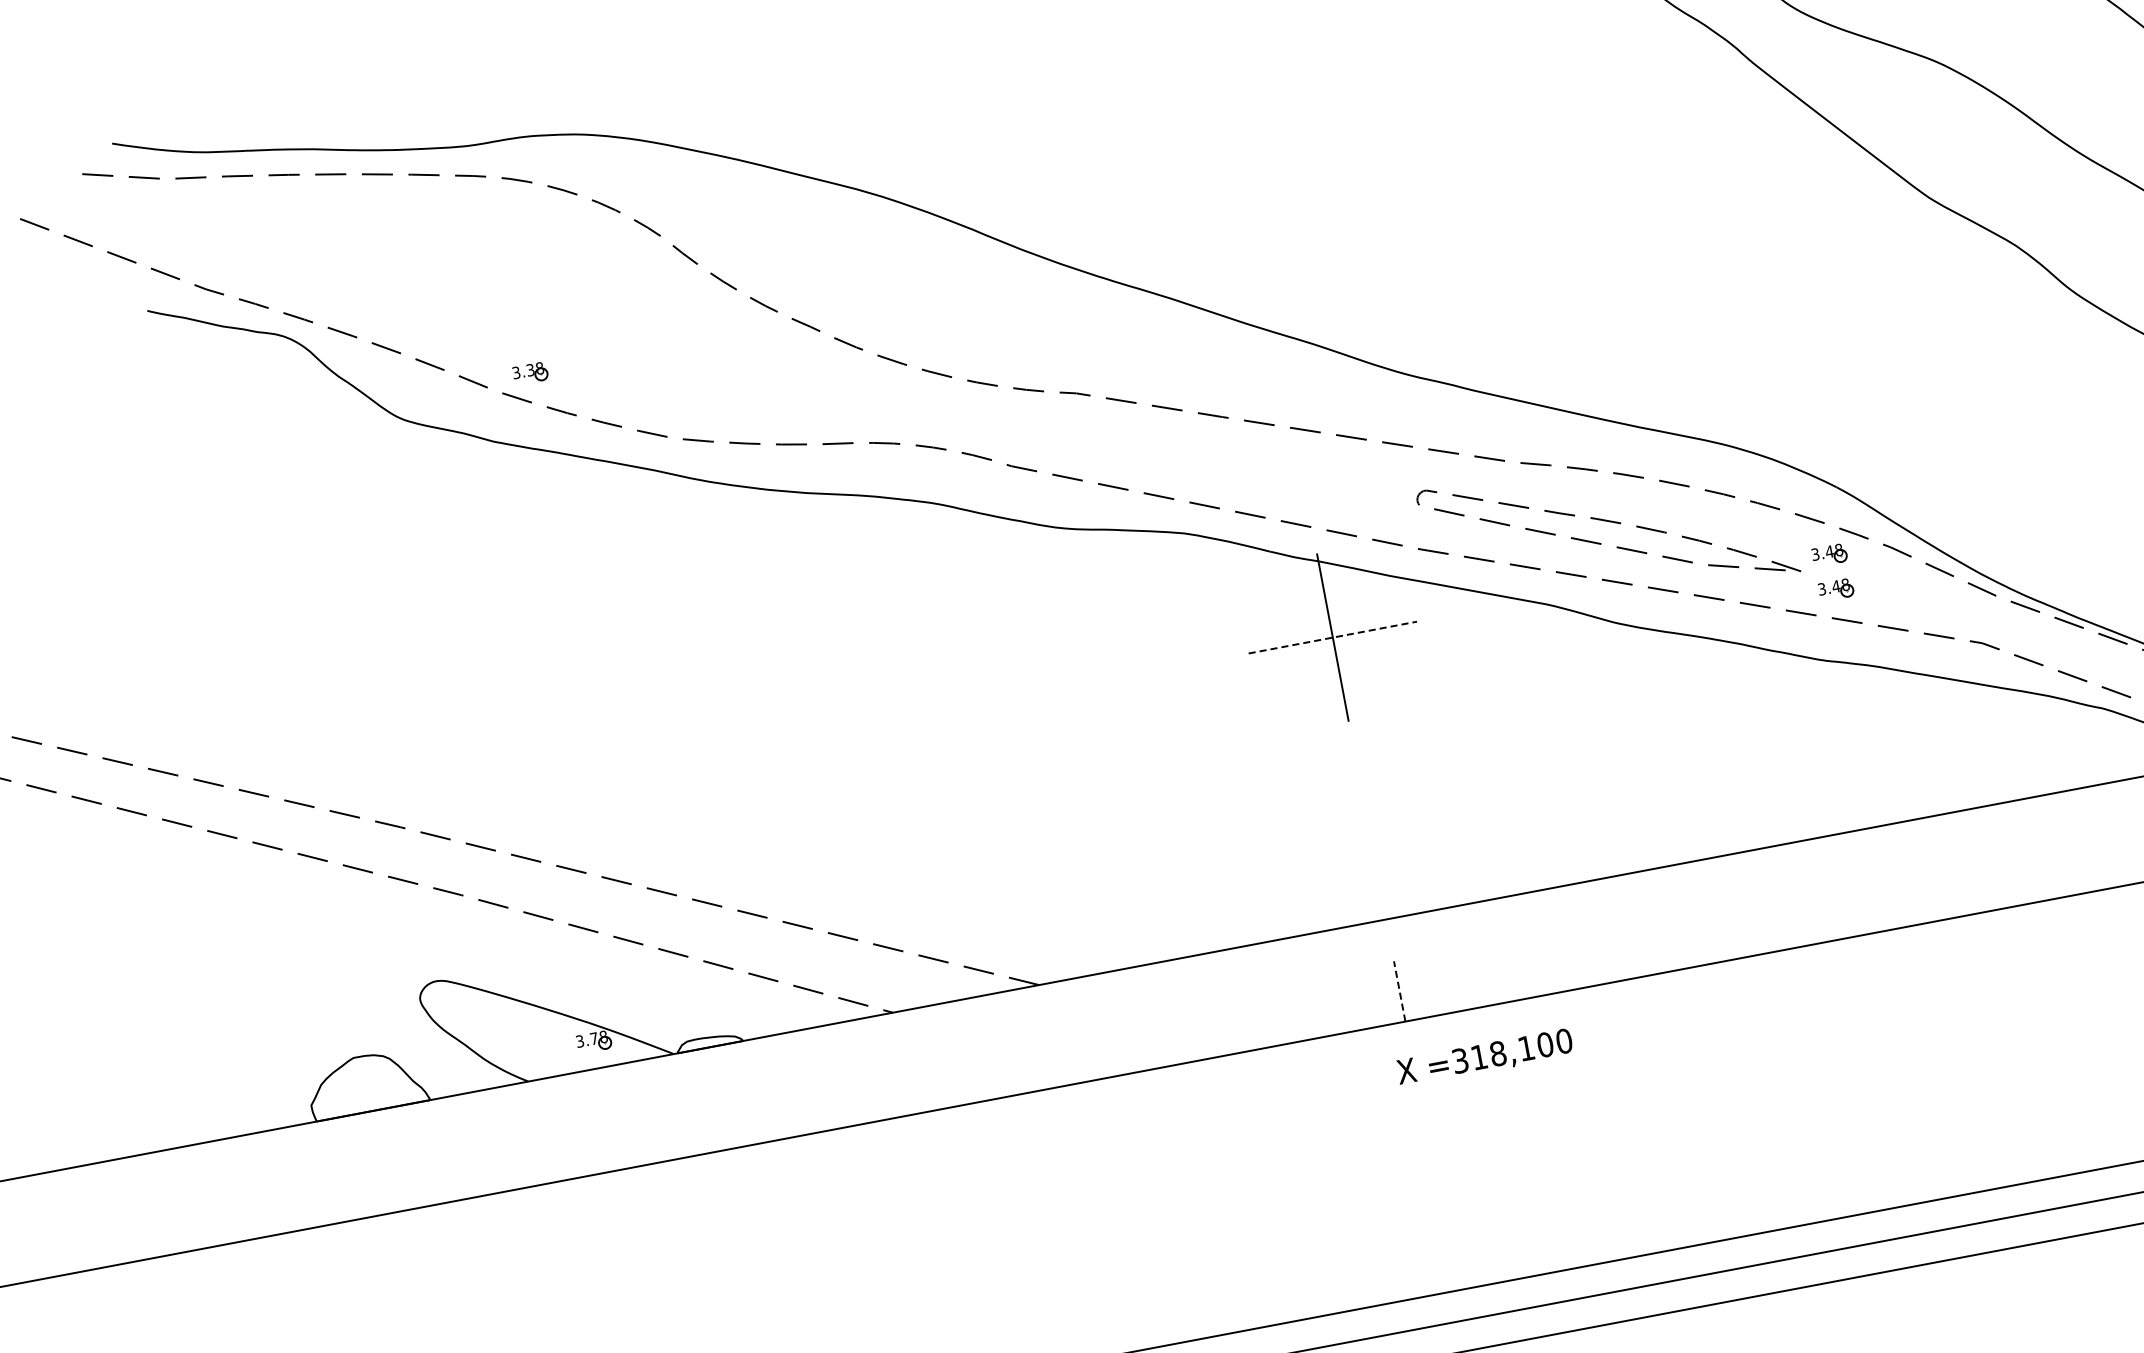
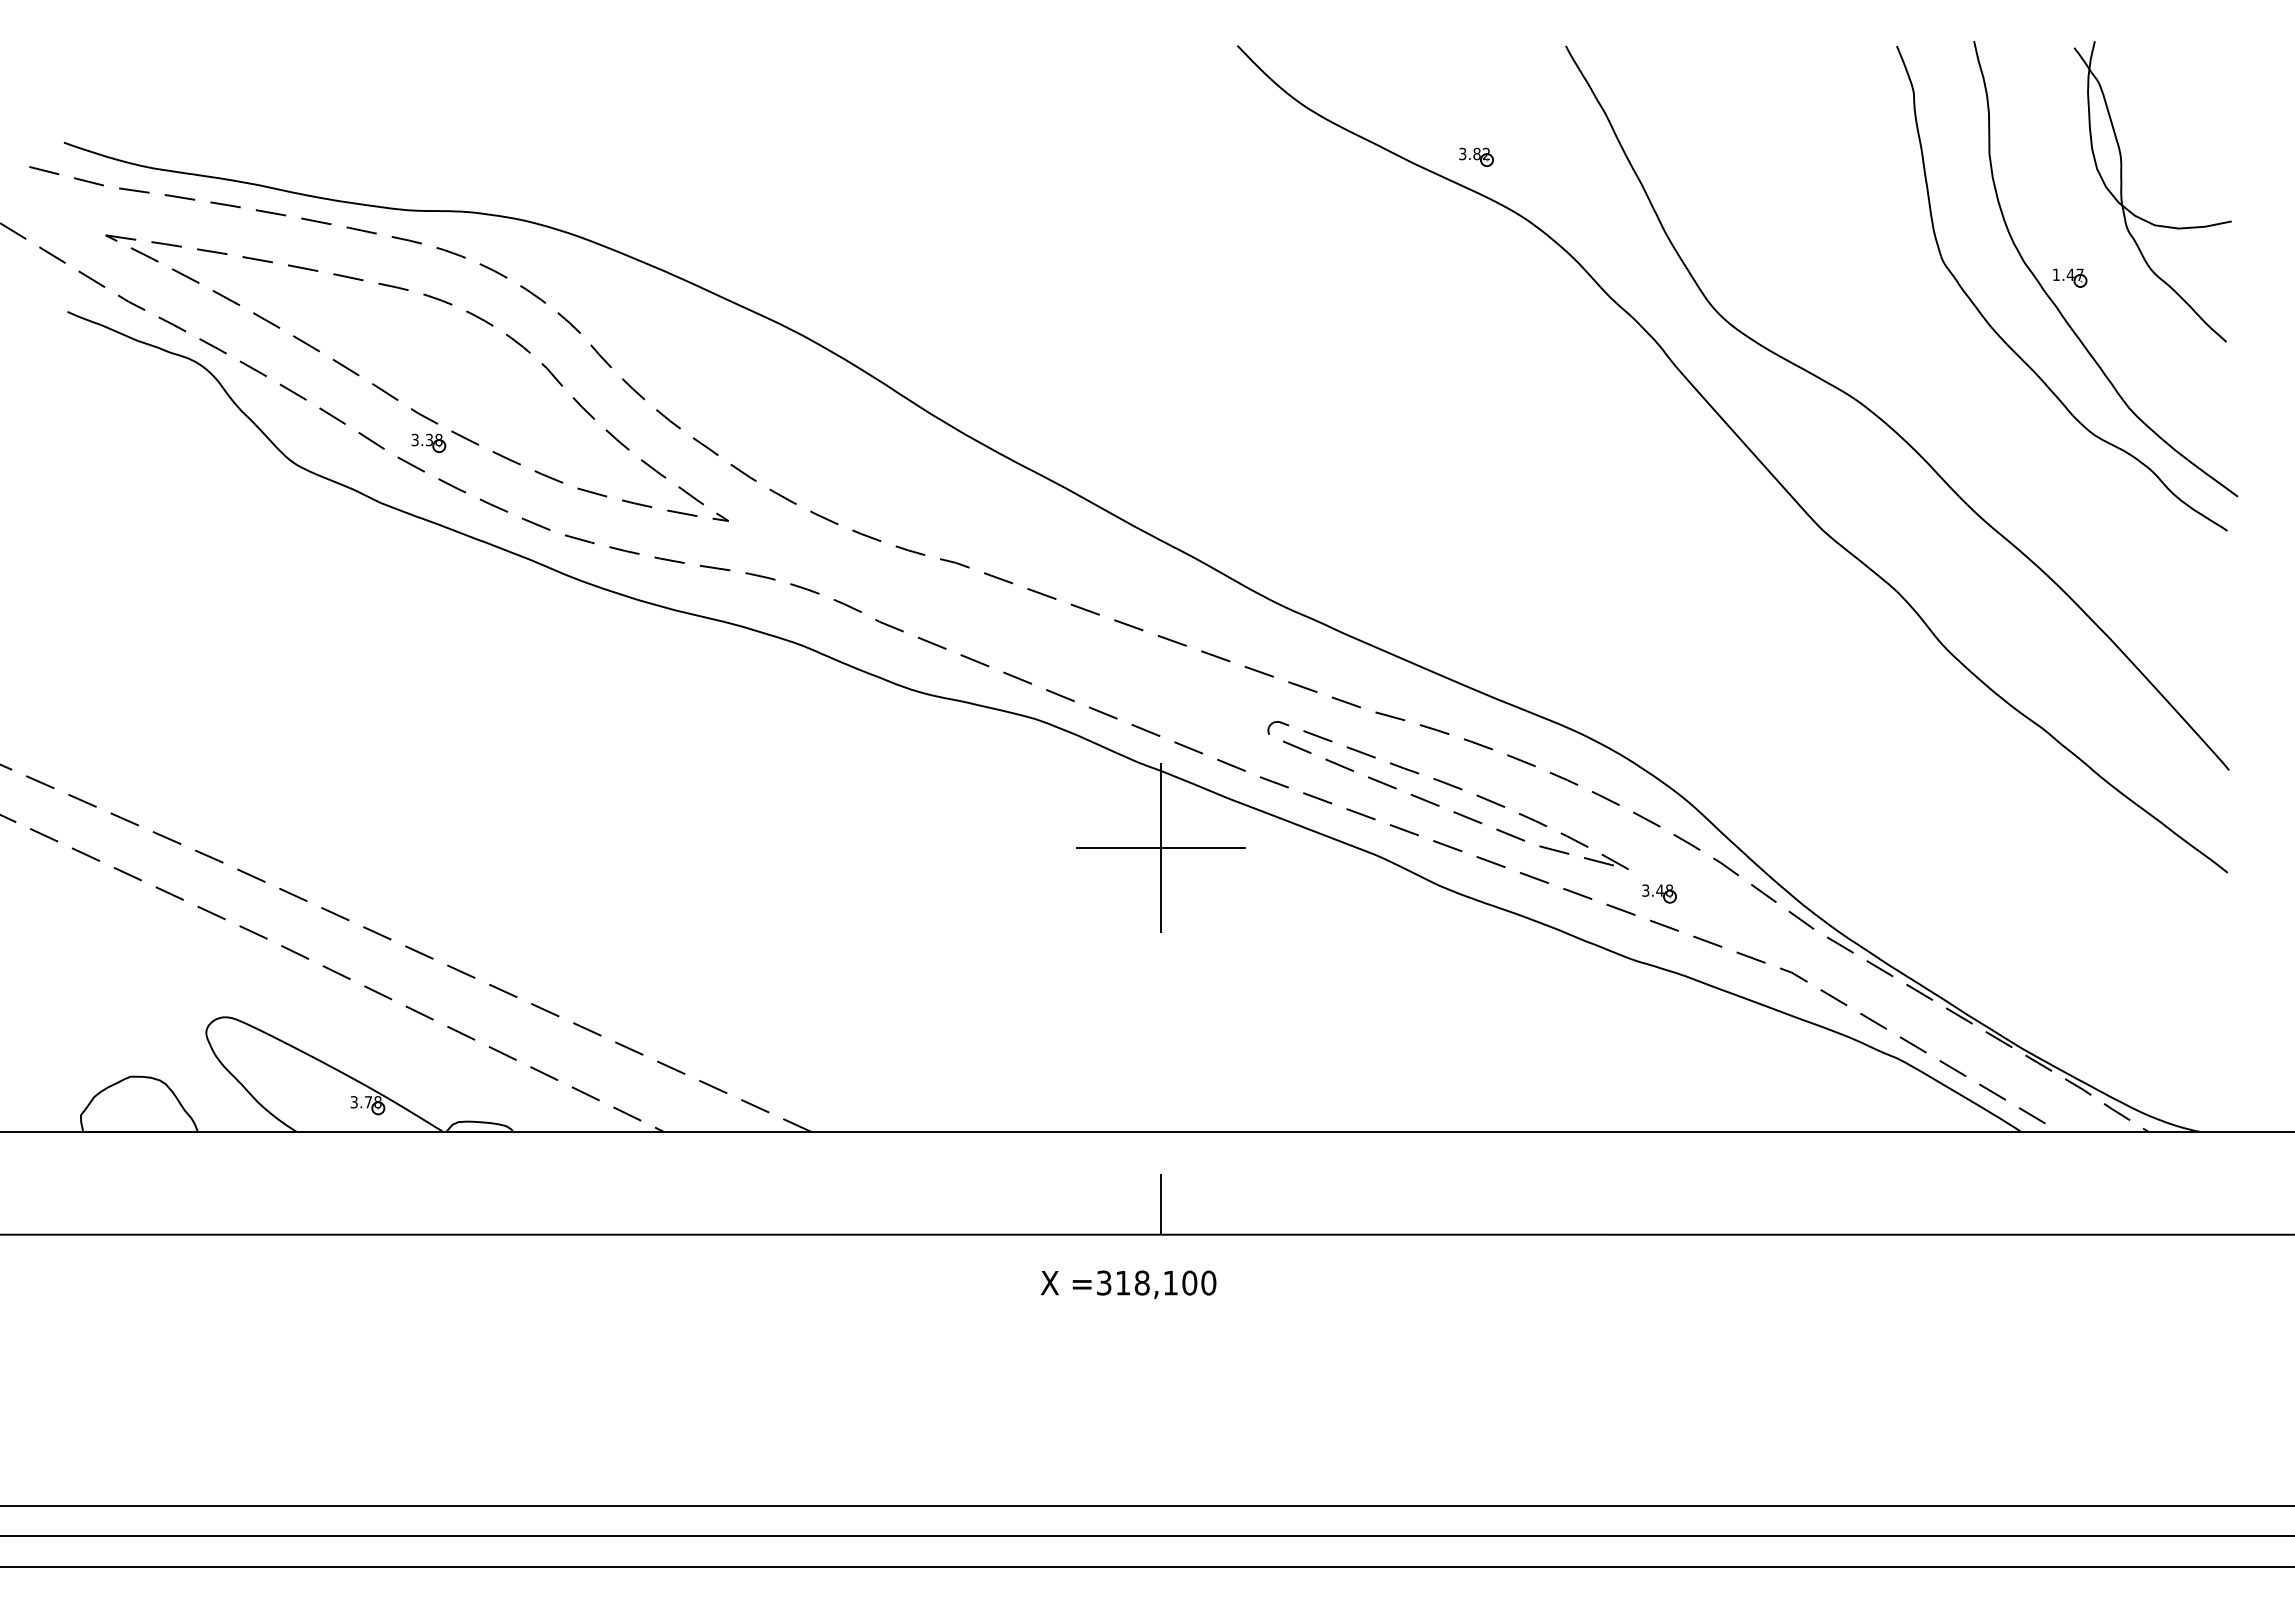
part: (491, 334) -> (397, 398), added
part: (1829, 554) -> (1659, 858), removed
line: (1332, 637) -> (1160, 847), dashed -> solid
line: (1399, 990) -> (1160, 1203), dashed -> solid
text: (1484, 1057) -> (1128, 1284), moved

